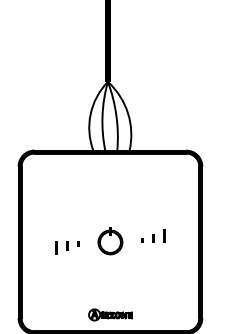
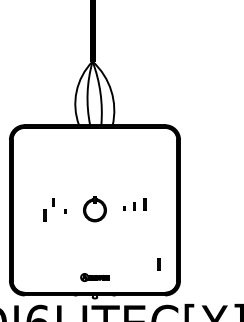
part: (67, 245) -> (53, 202), moved
part: (179, 300) -> (158, 264), added
part: (109, 314) -> (94, 277), size x0.7

